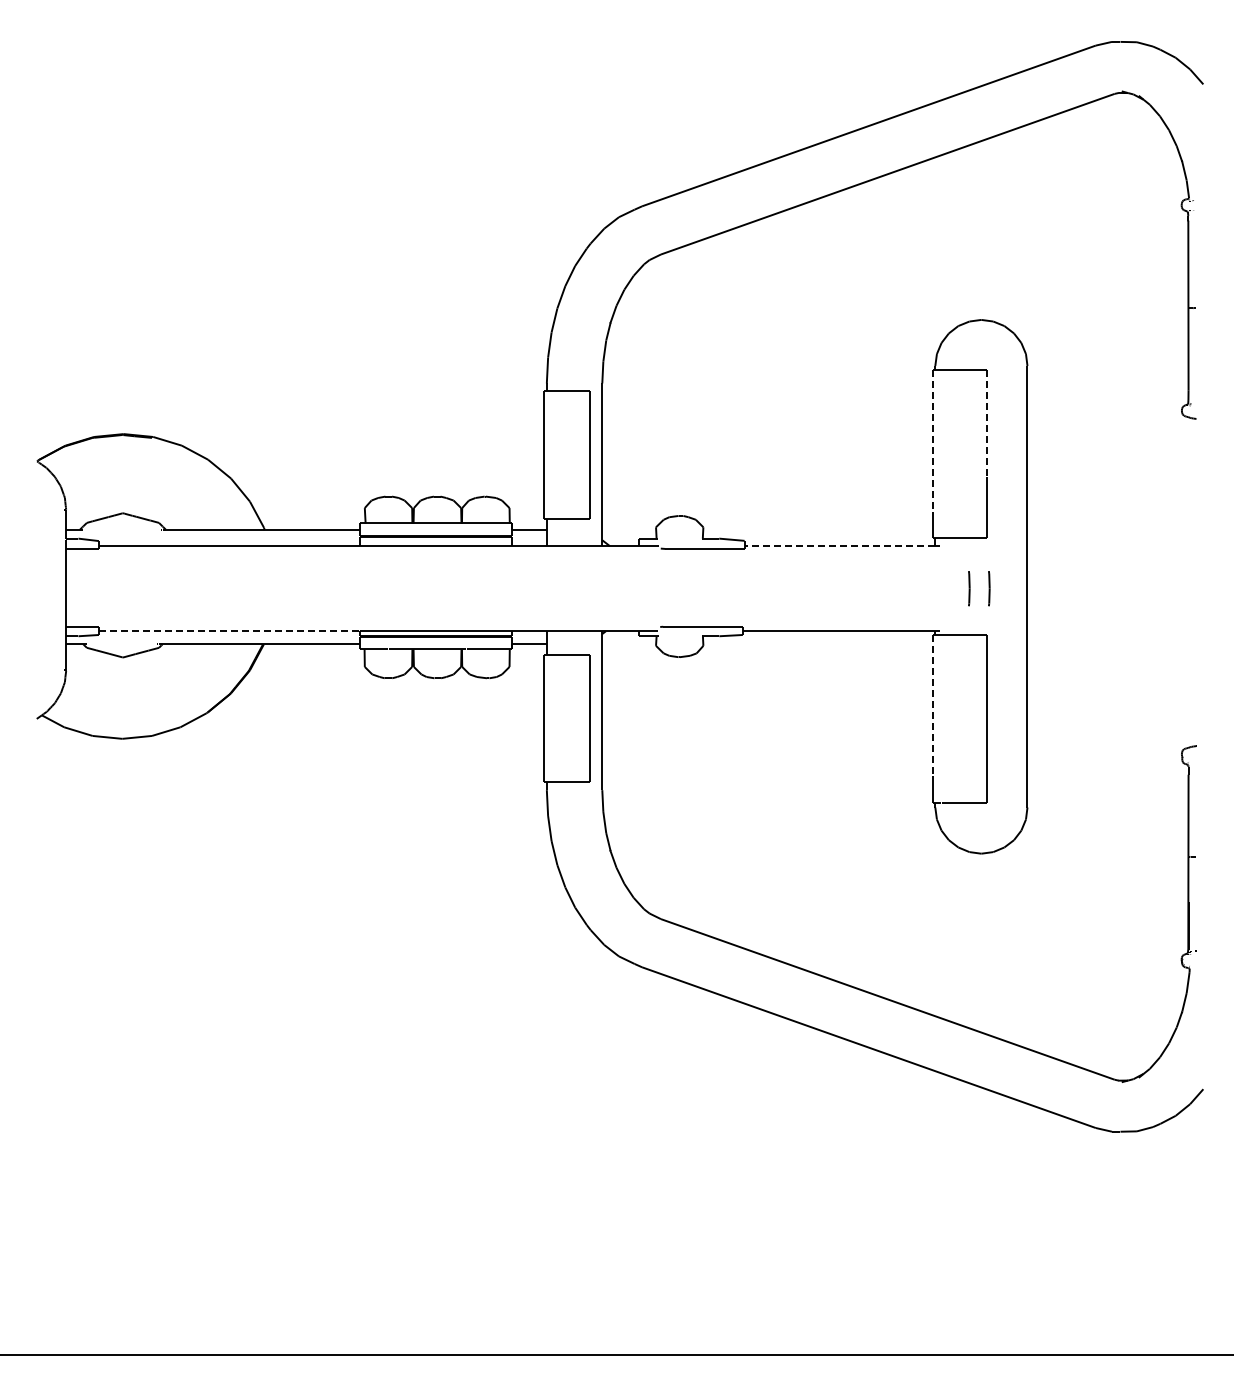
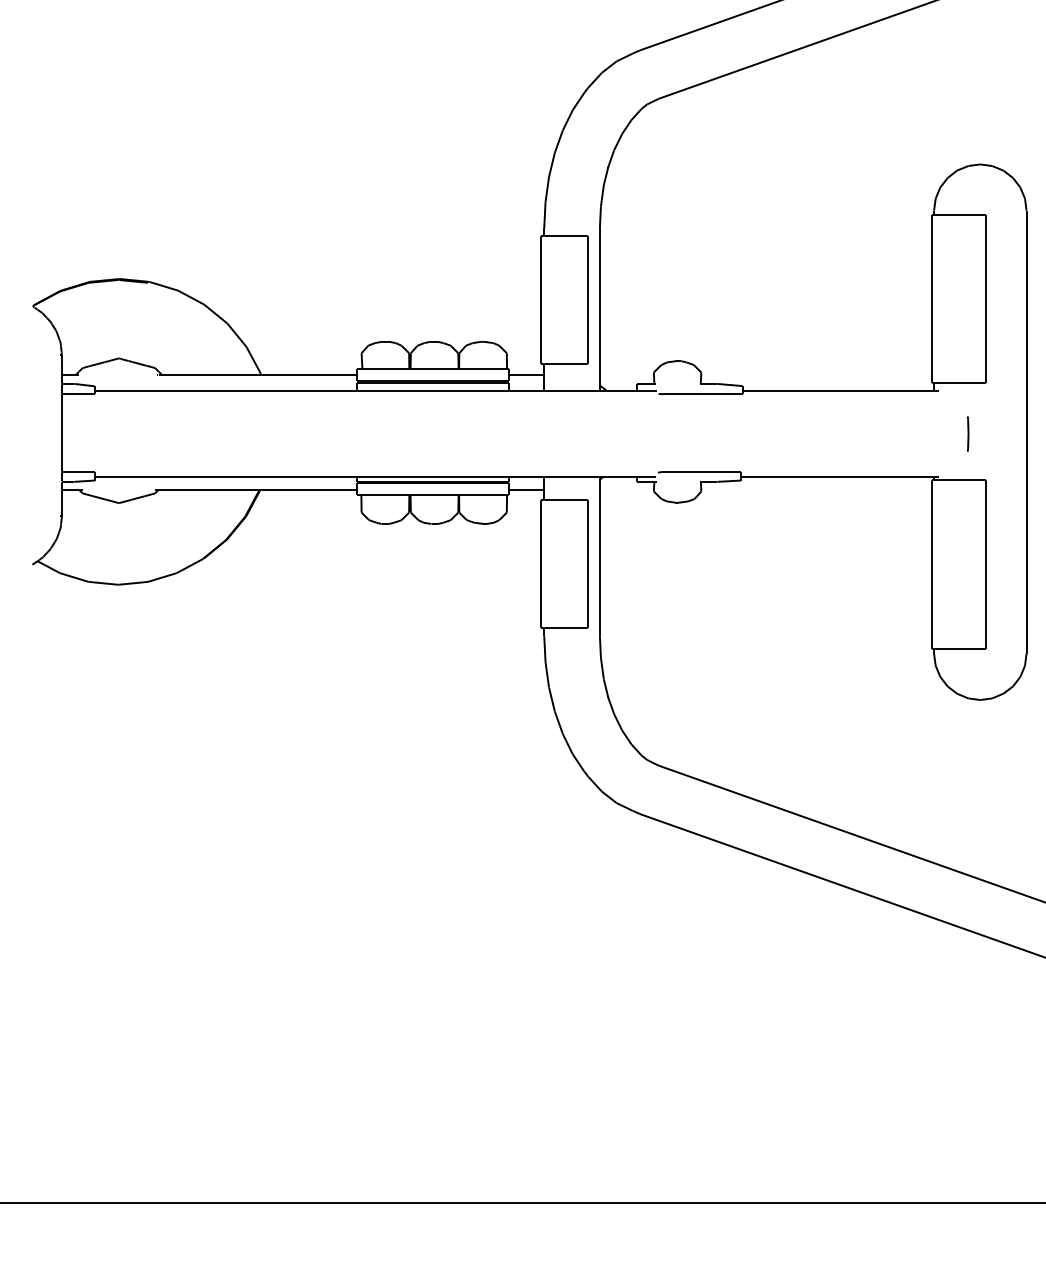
line: (987, 424) -> (986, 269), dashed -> solid
line: (933, 440) -> (932, 285), dashed -> solid
line: (839, 546) -> (837, 391), dashed -> solid
line: (989, 588) -> (988, 433), removed
line: (229, 631) -> (225, 477), dashed -> solid
line: (933, 705) -> (932, 551), dashed -> solid

